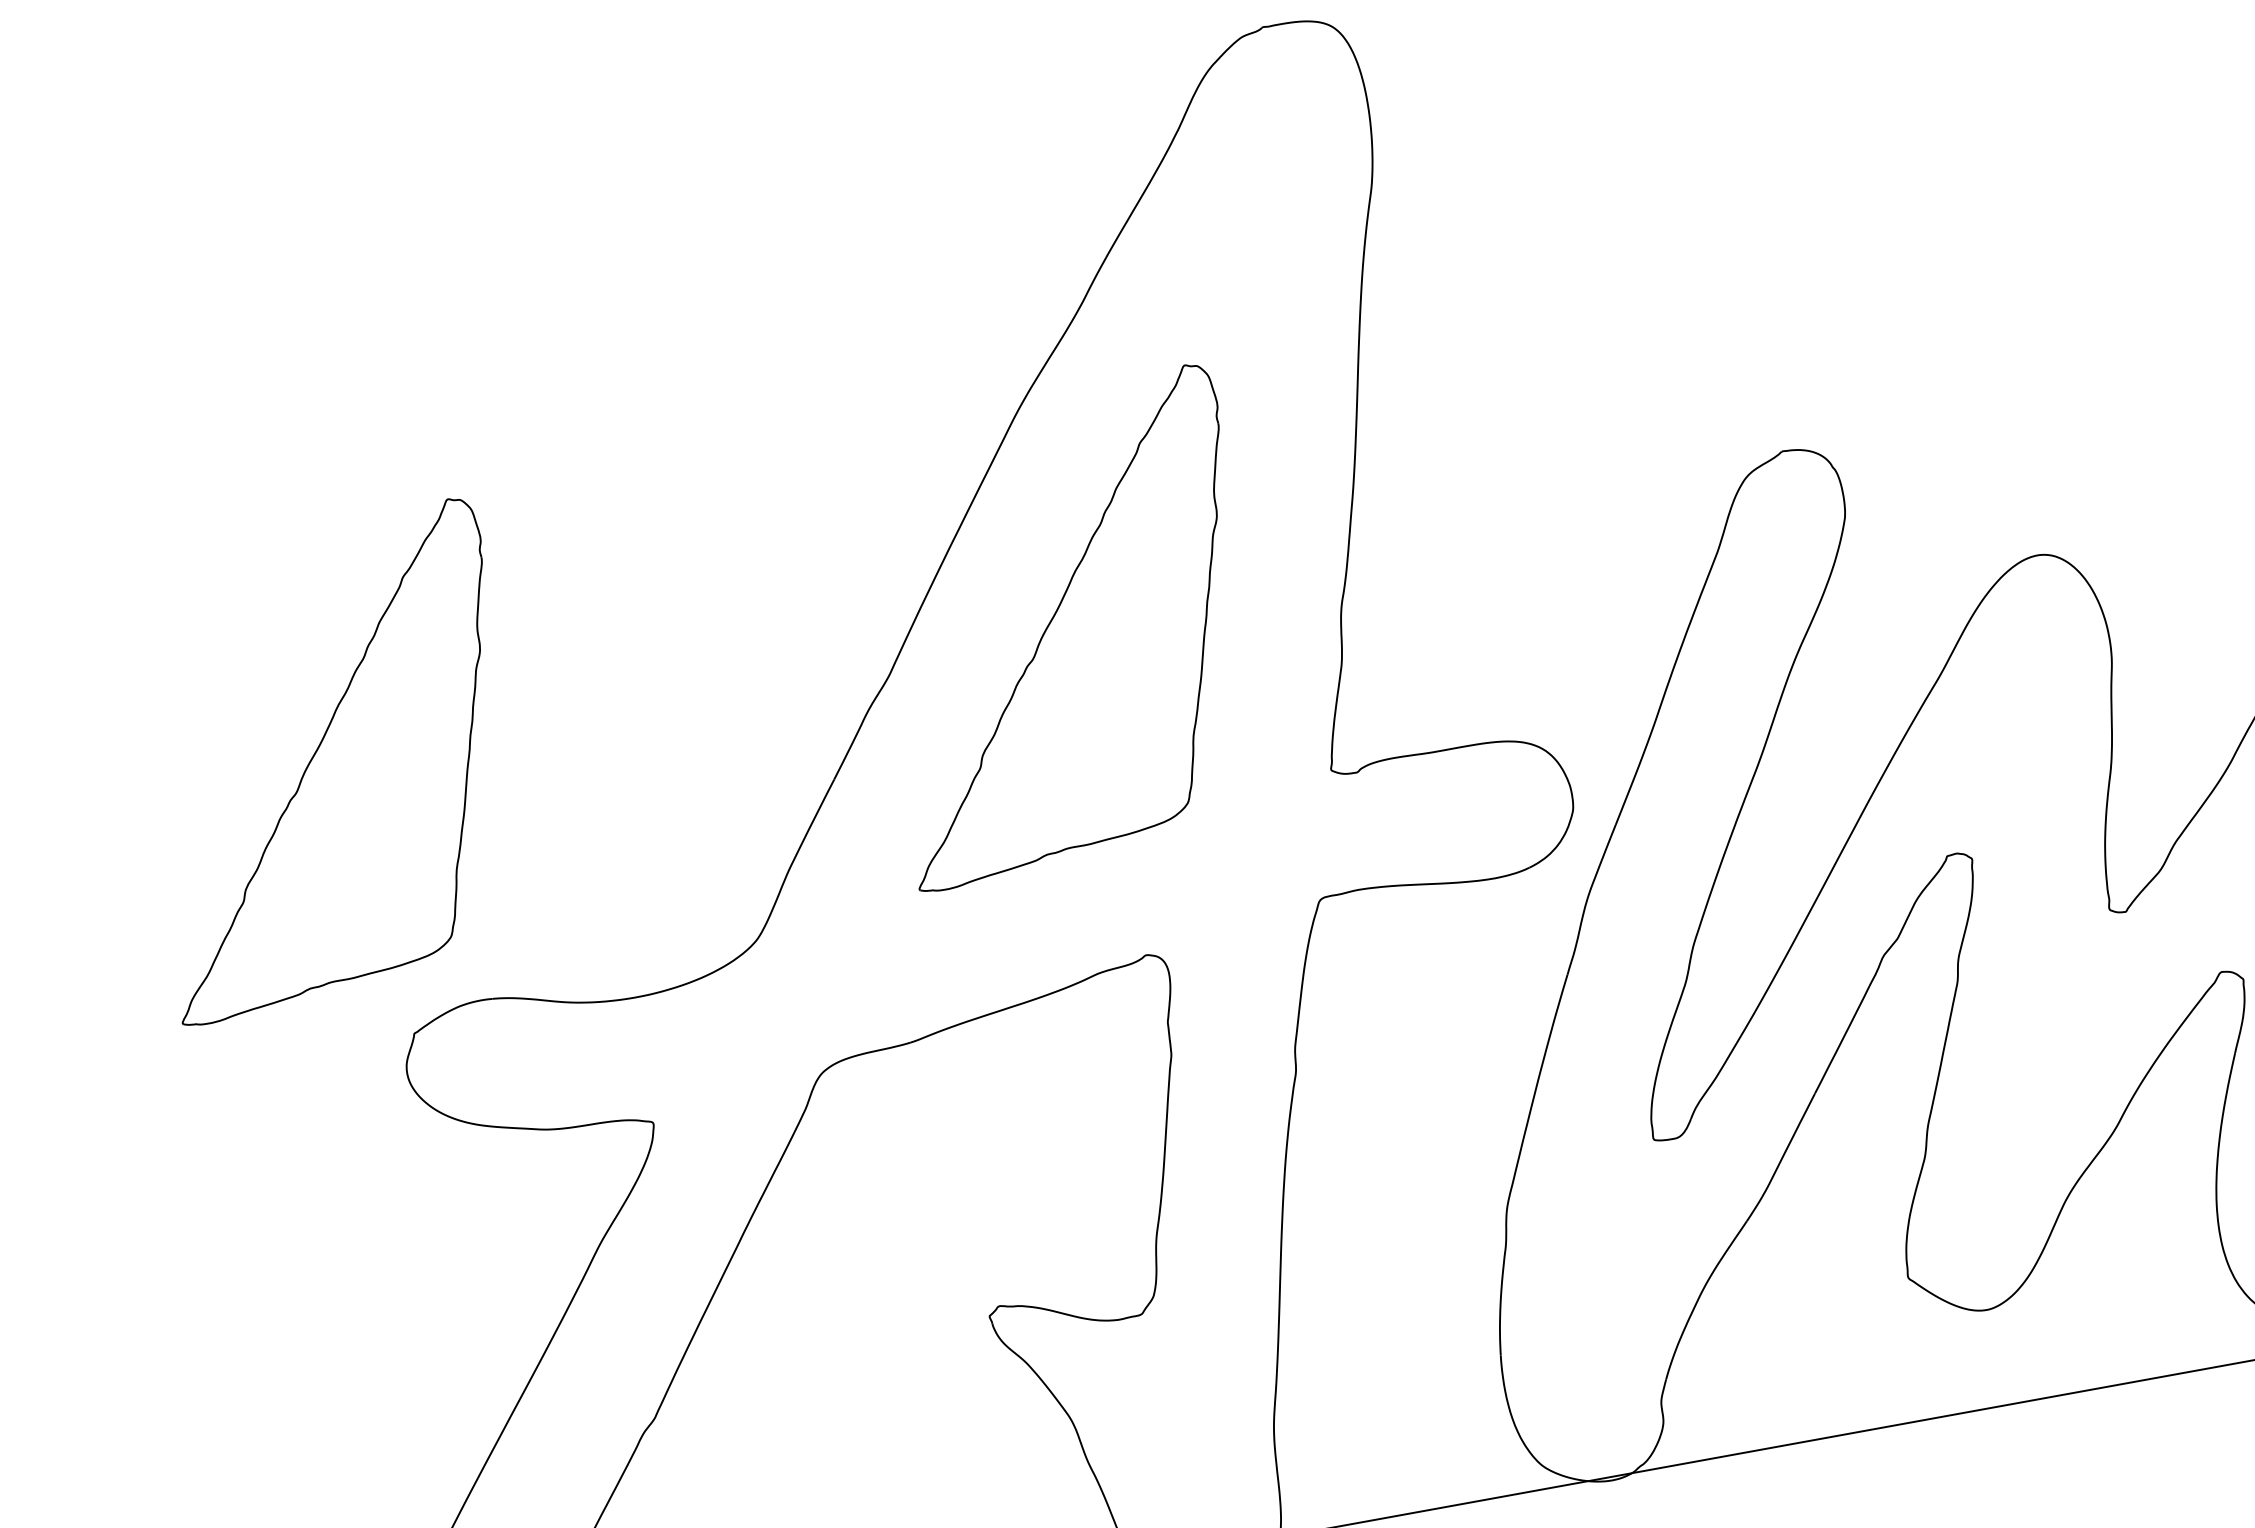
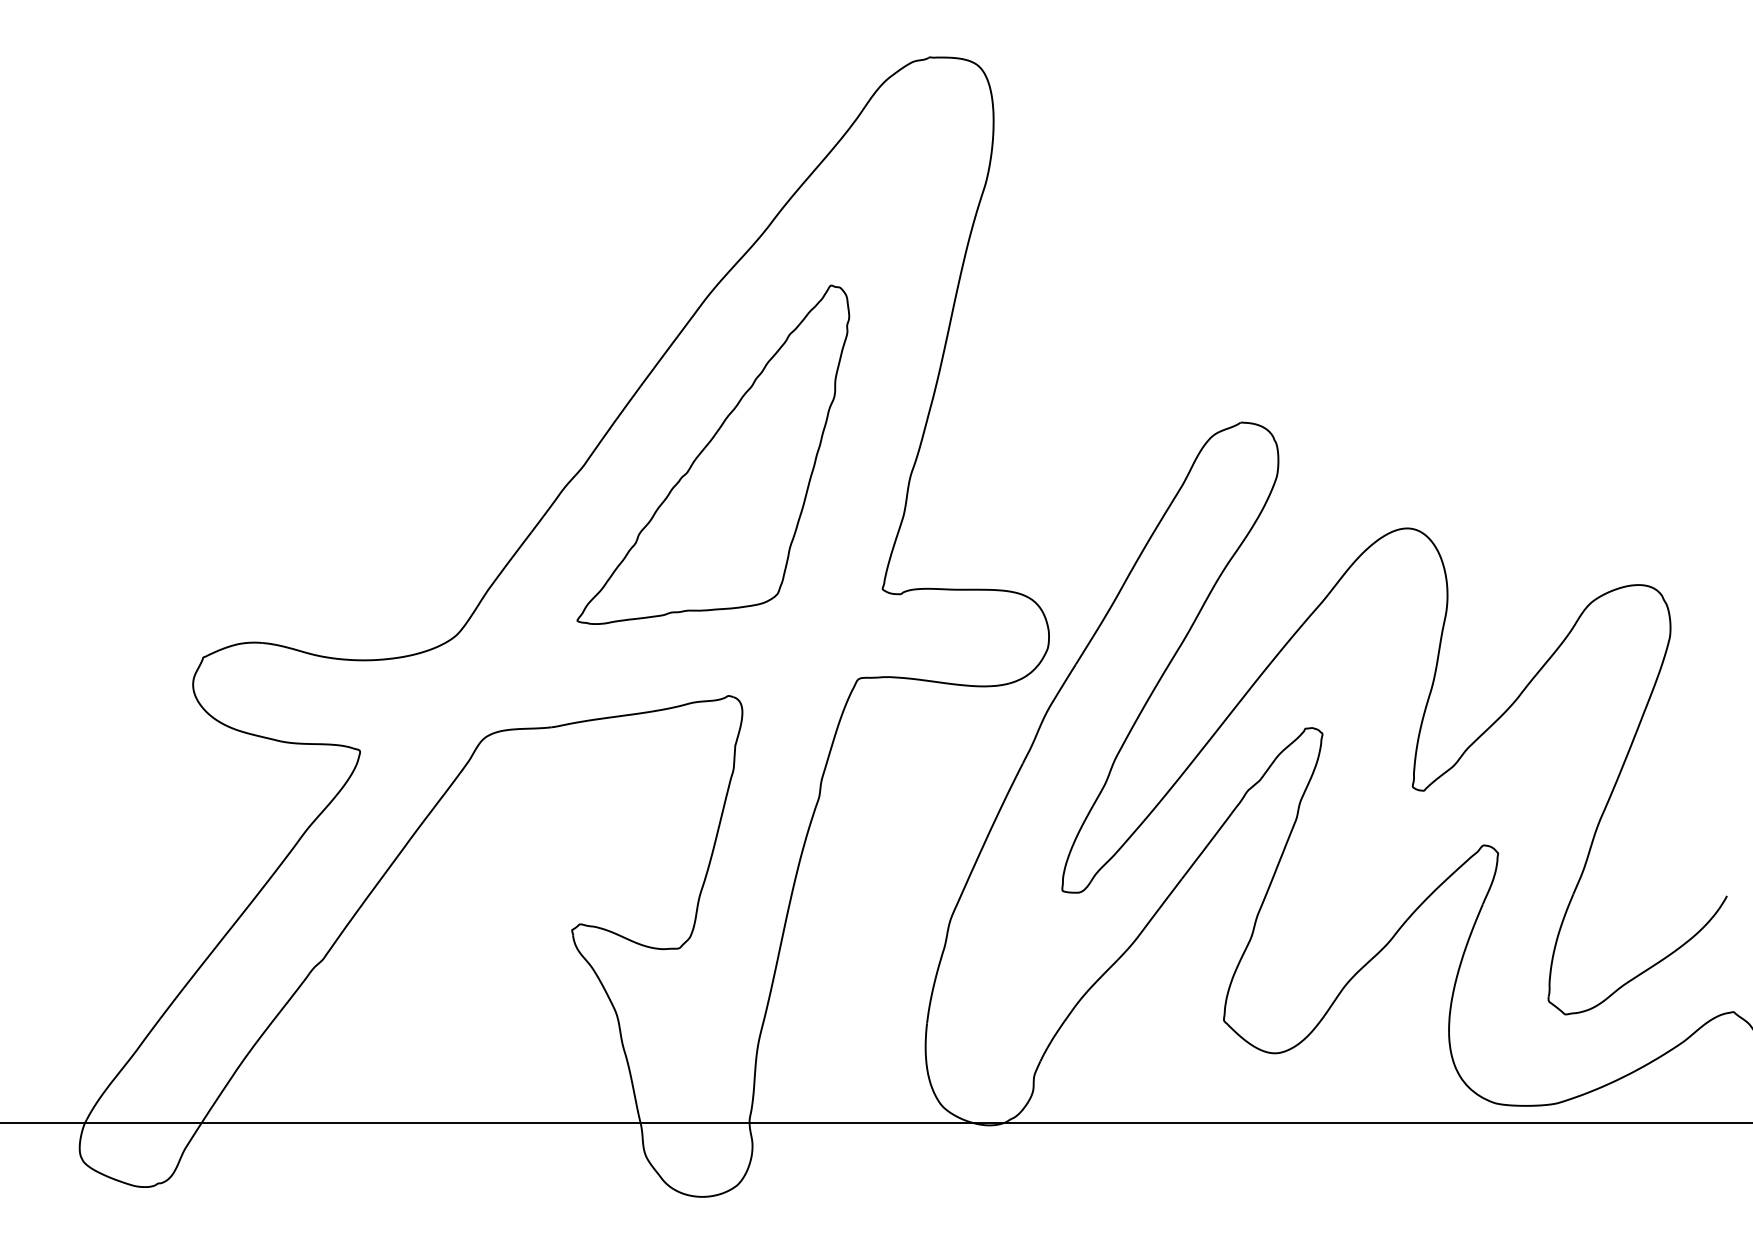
part: (328, 761) -> (177, 454), removed

